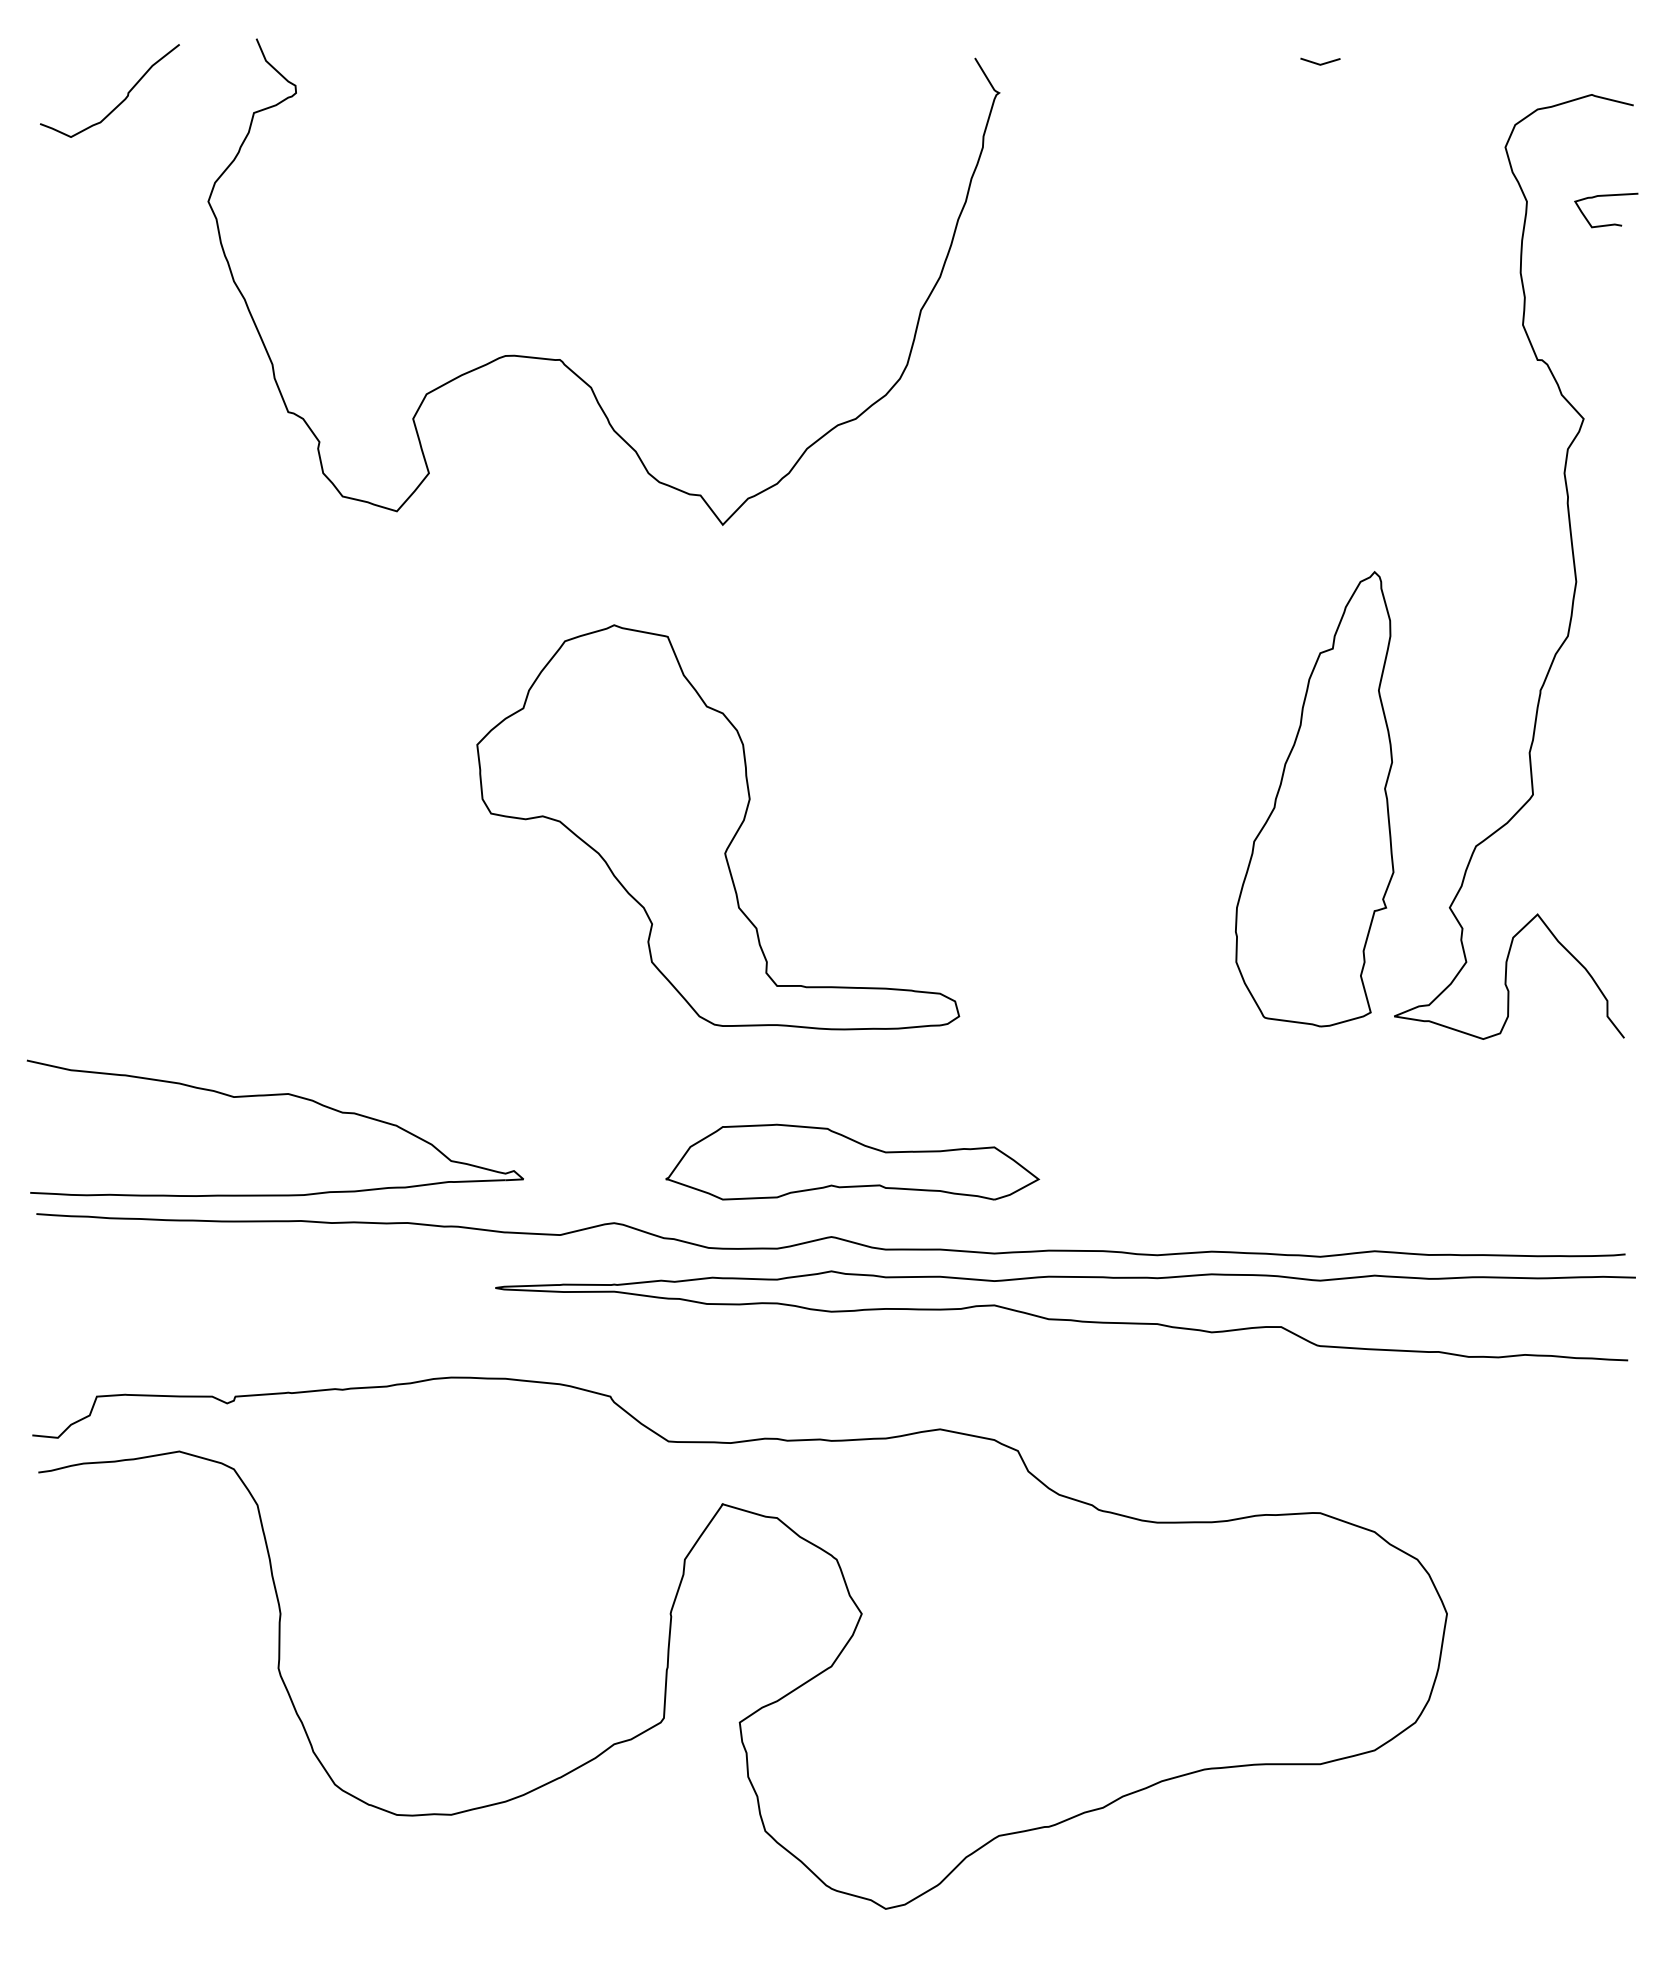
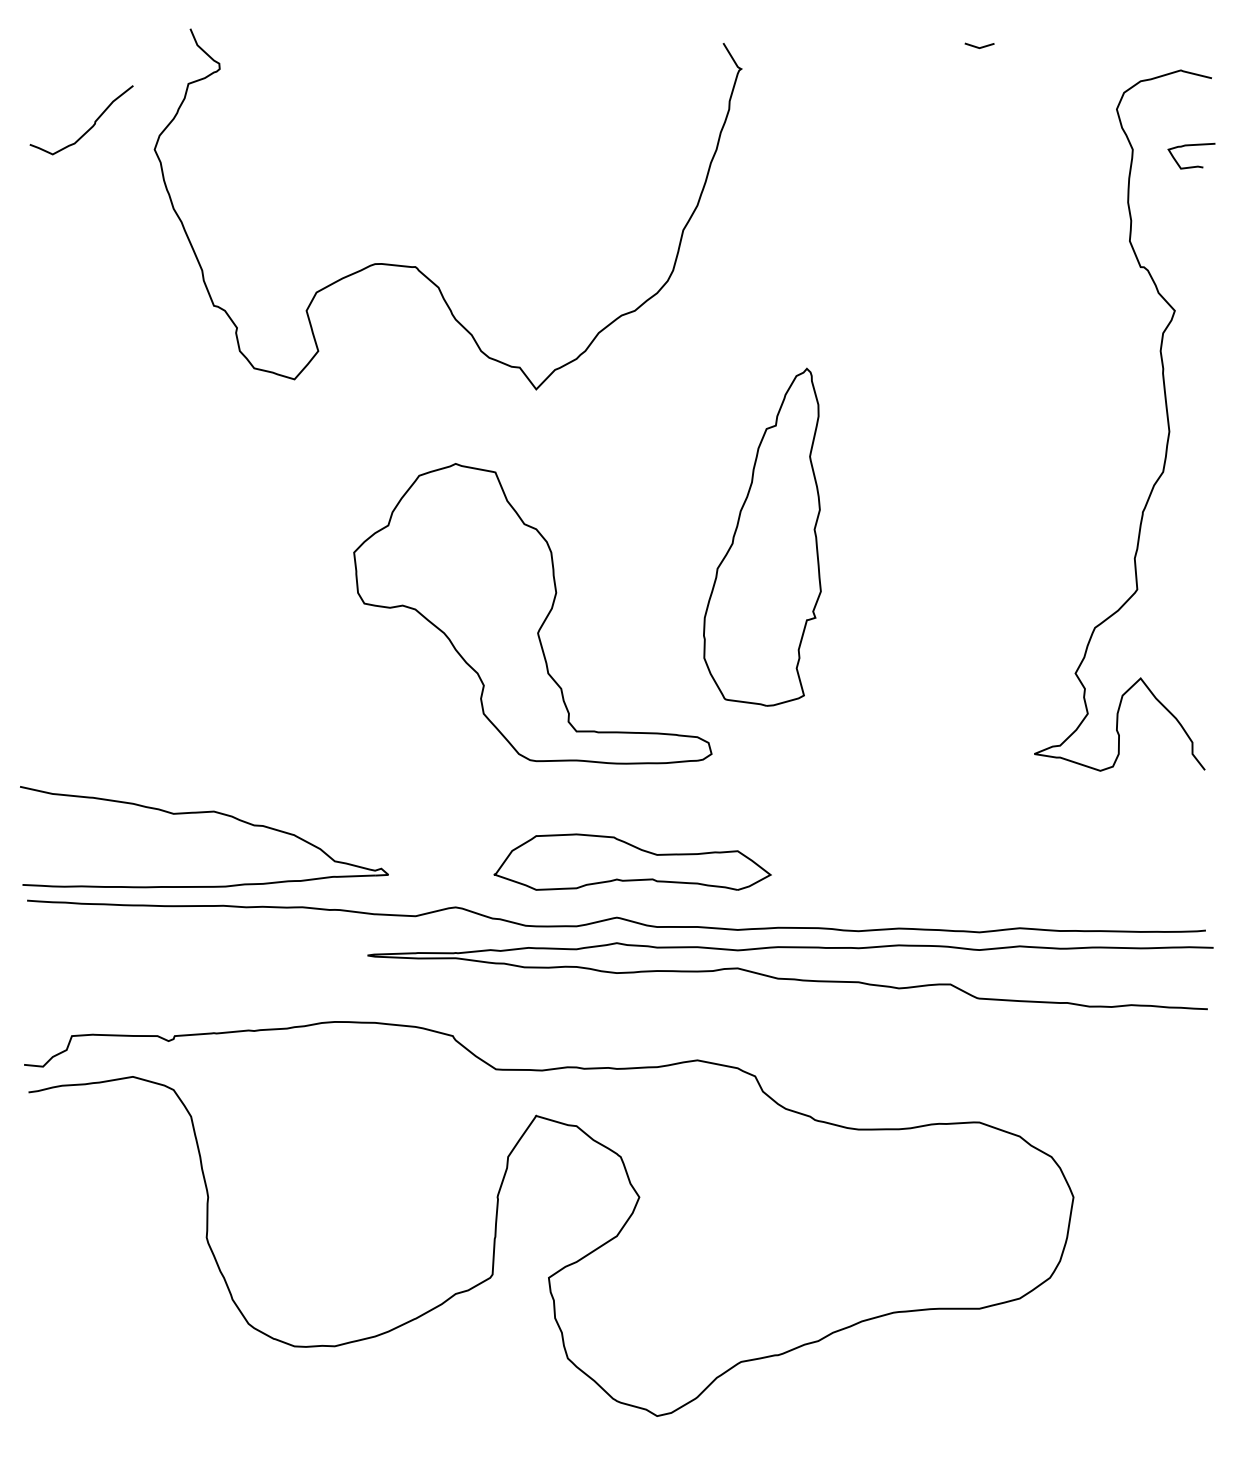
curve: (121, 101) -> (90, 128), moved
part: (1314, 799) -> (762, 537), moved

